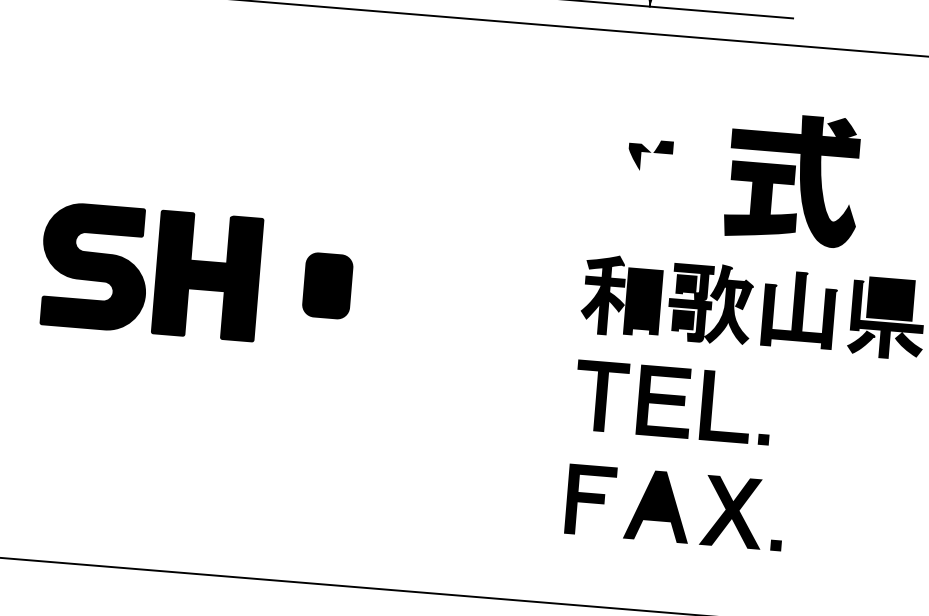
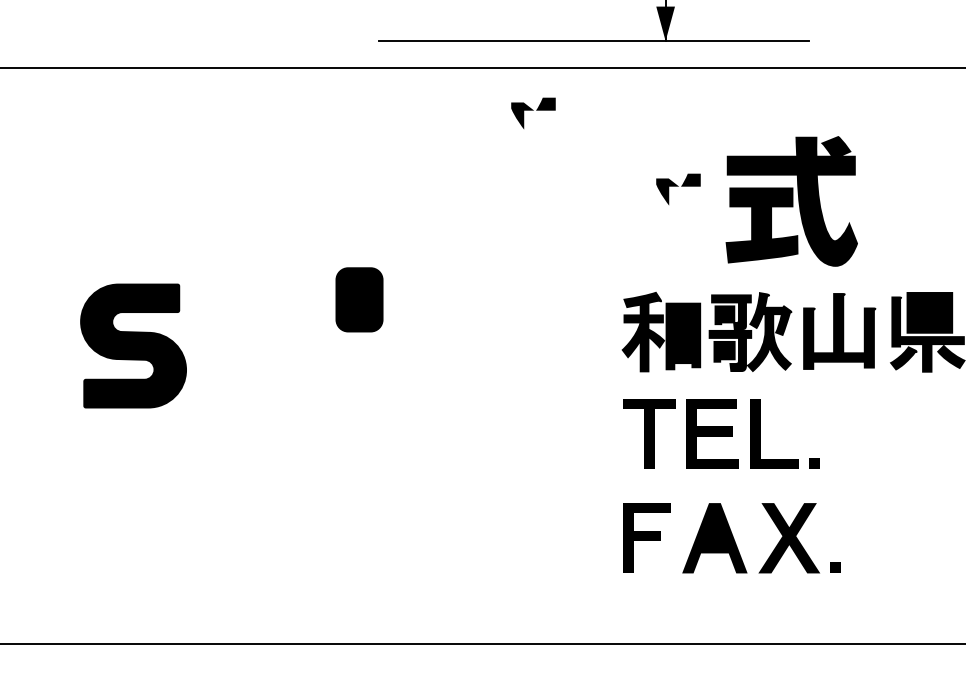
part: (512, 66) -> (533, 112), added
part: (793, 179) -> (791, 201), moved
part: (207, 275) -> (246, 345), removed
part: (327, 285) -> (359, 299), moved

